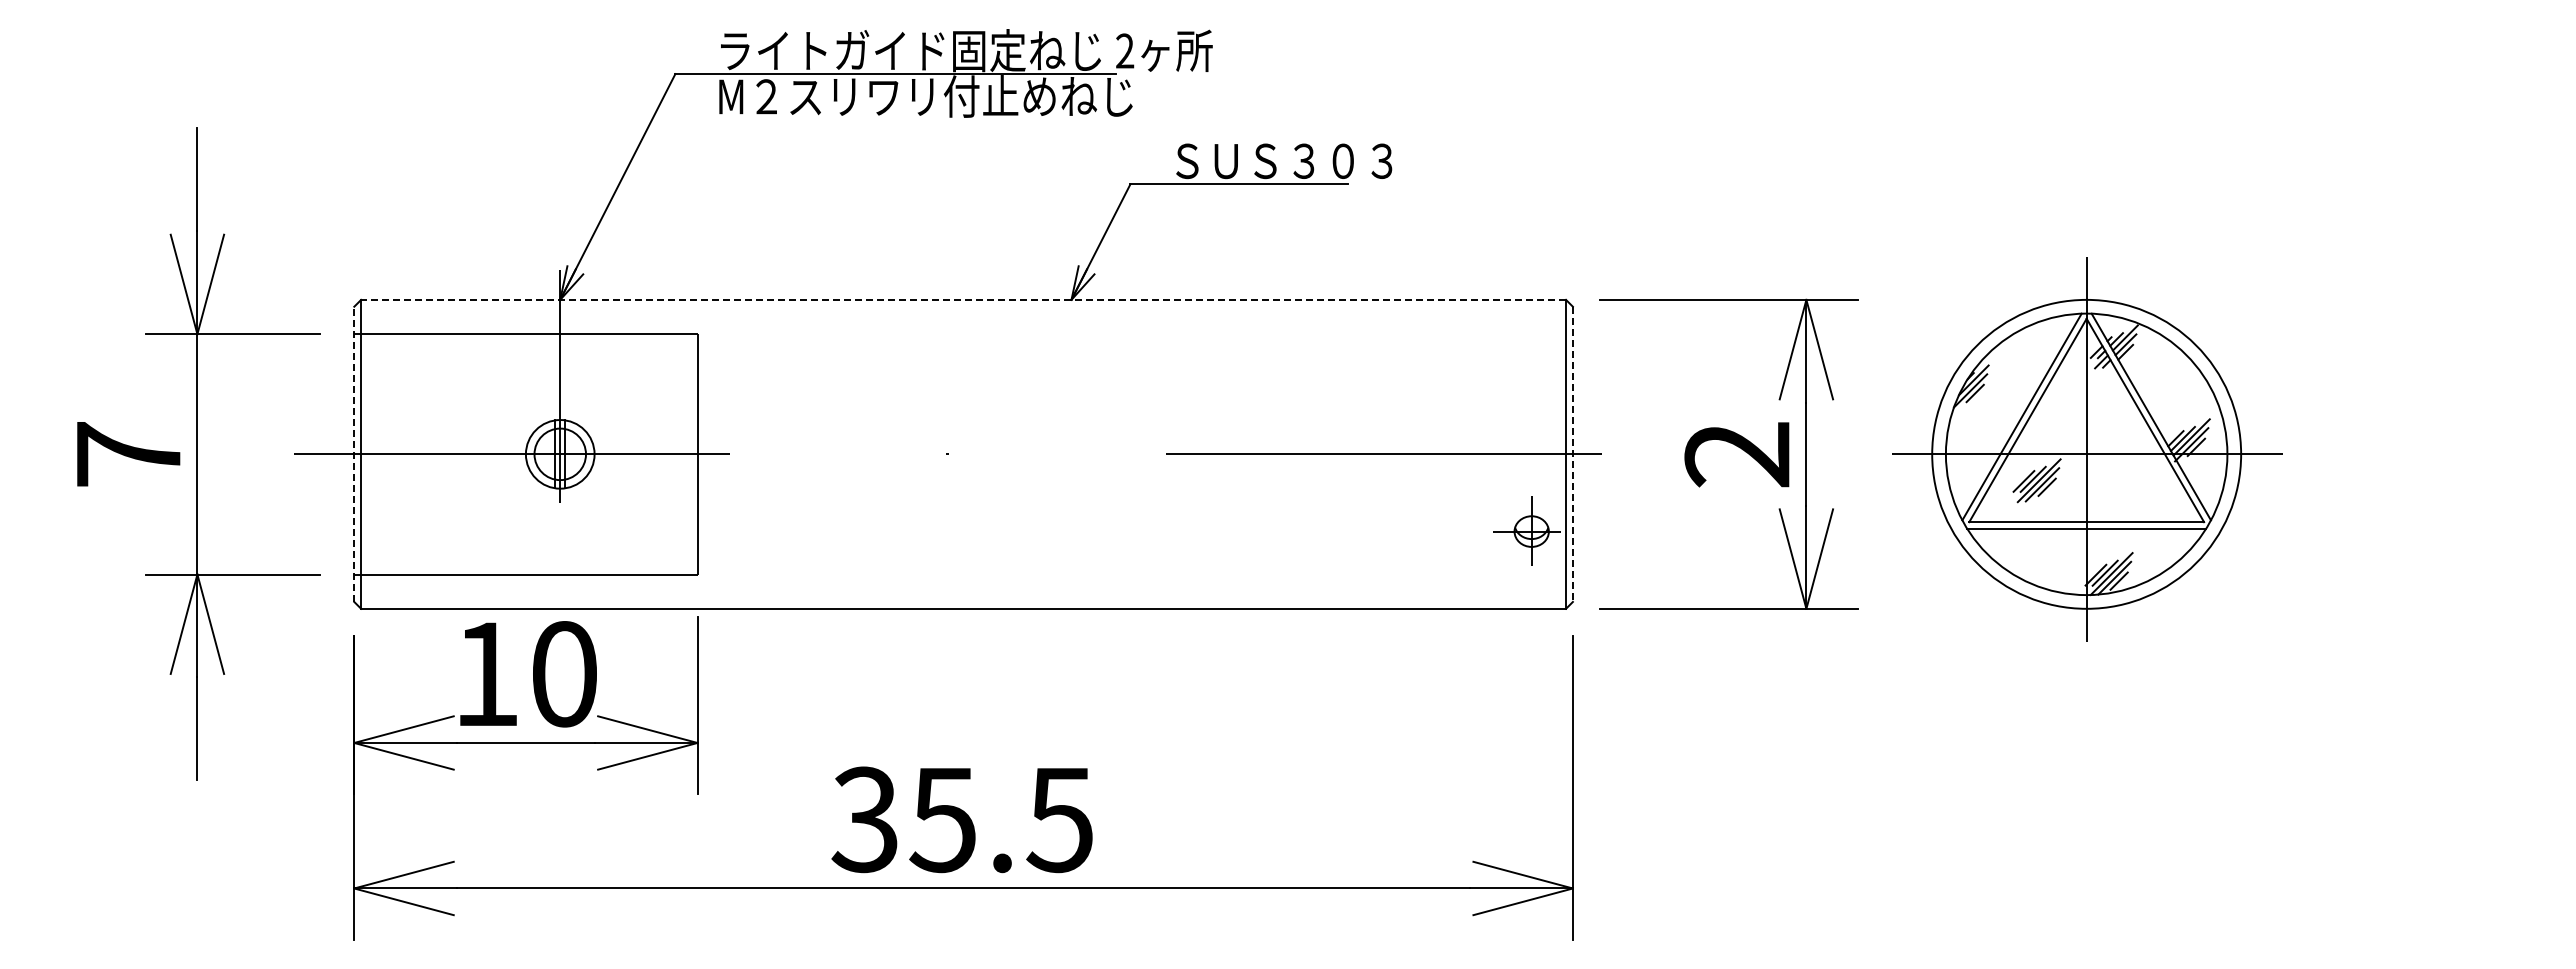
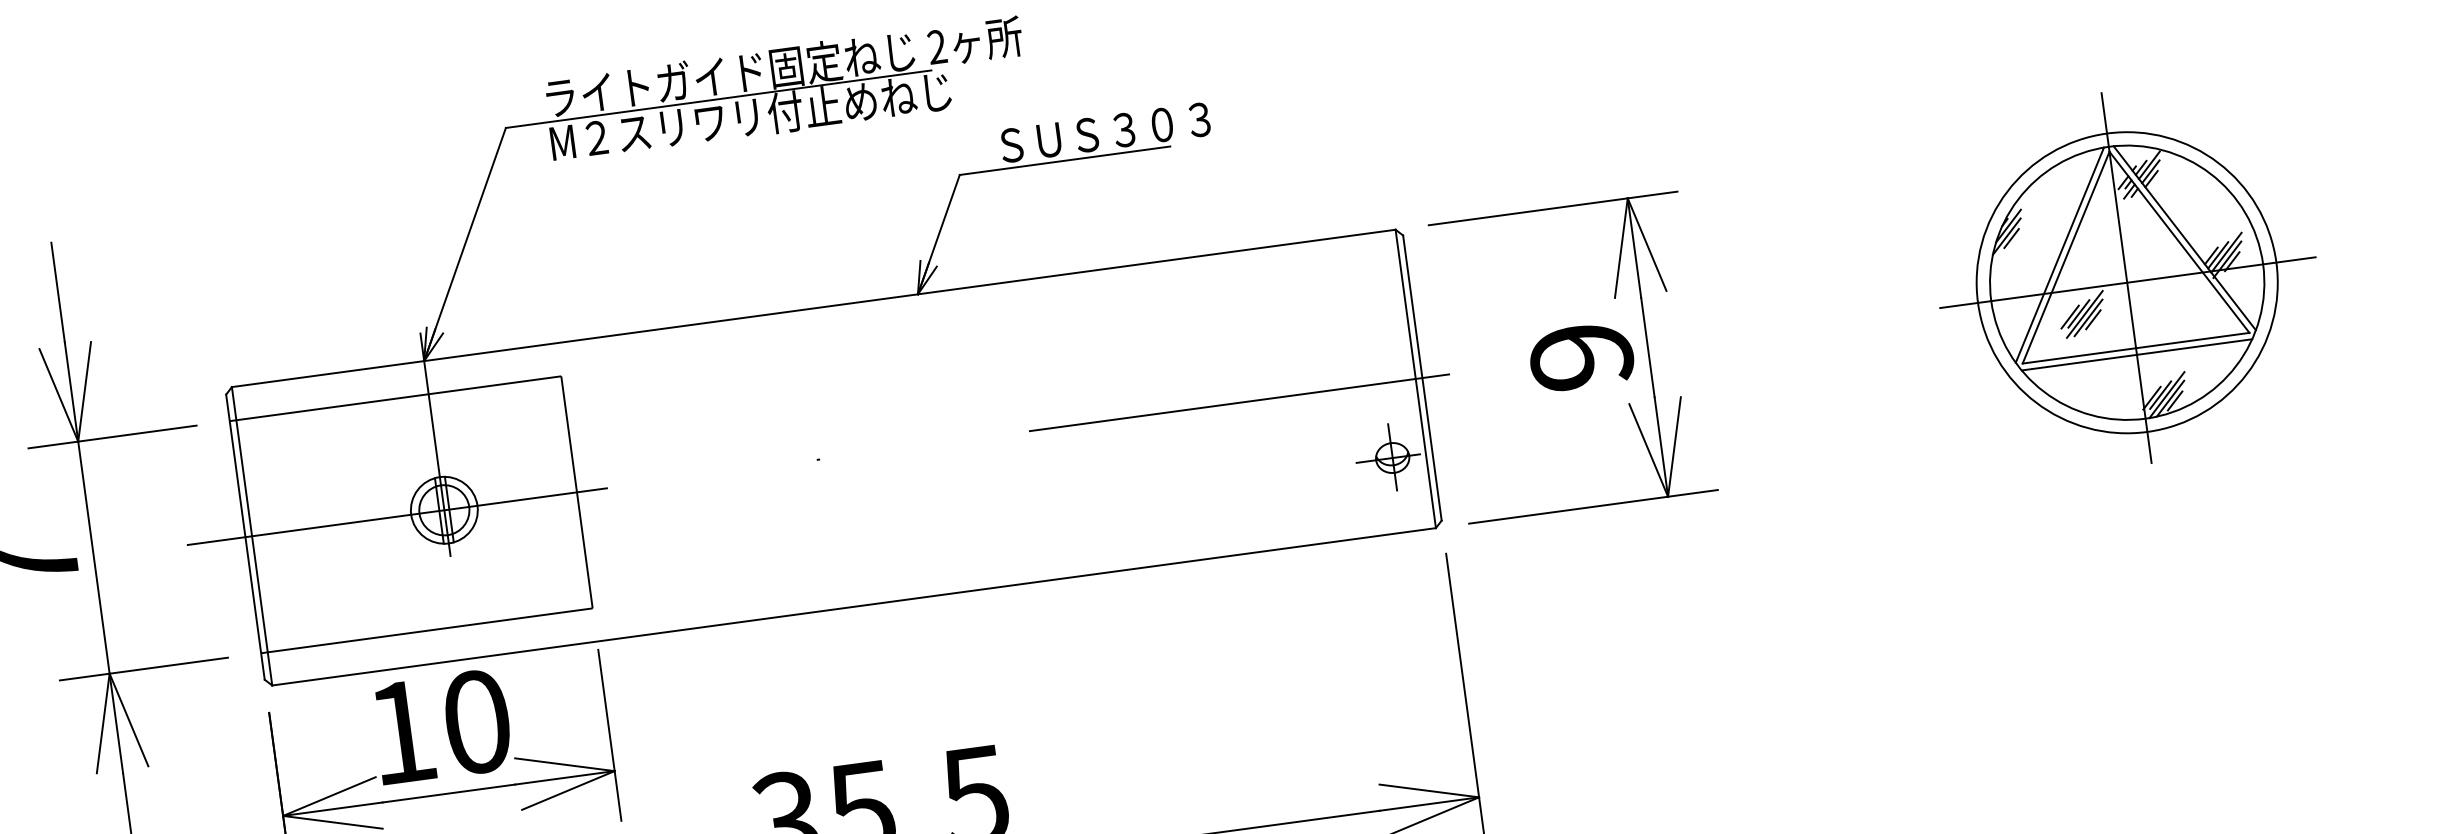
line: (963, 299) -> (813, 308), dashed -> solid
part: (2087, 449) -> (2127, 277), moved
line: (354, 454) -> (245, 537), dashed -> solid
line: (1572, 454) -> (1422, 378), dashed -> solid
text: (1737, 454) -> (1581, 356), 2 -> 9

